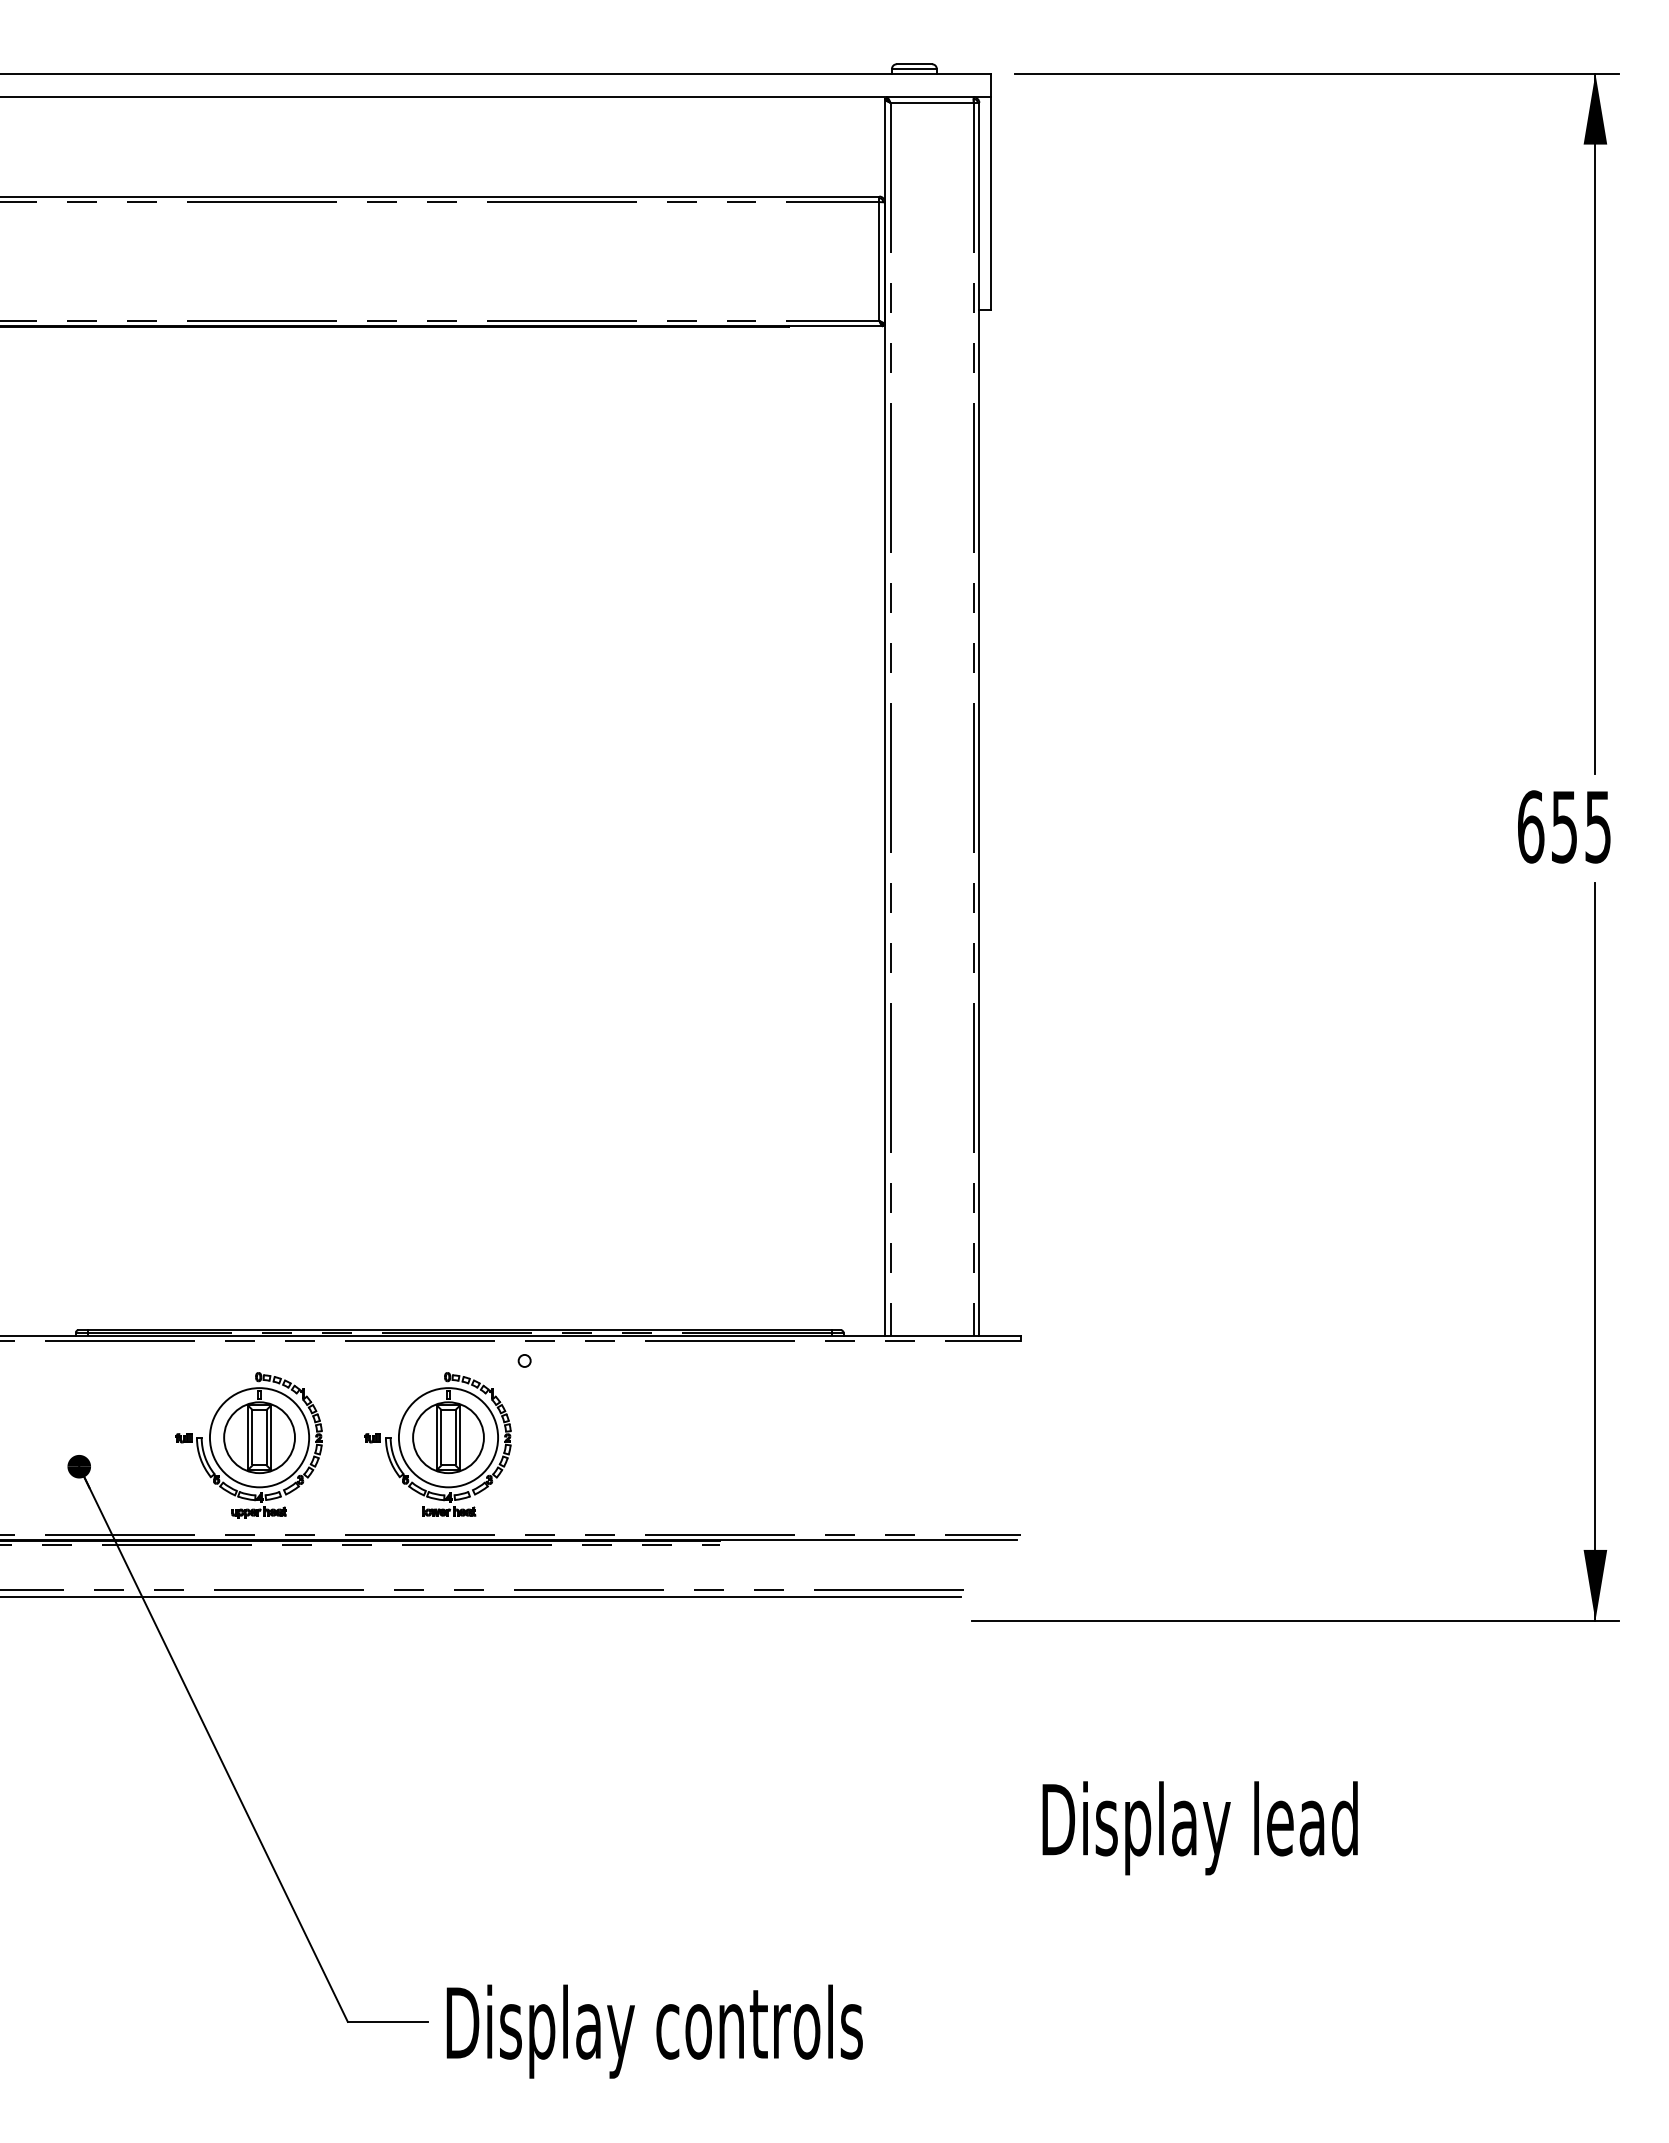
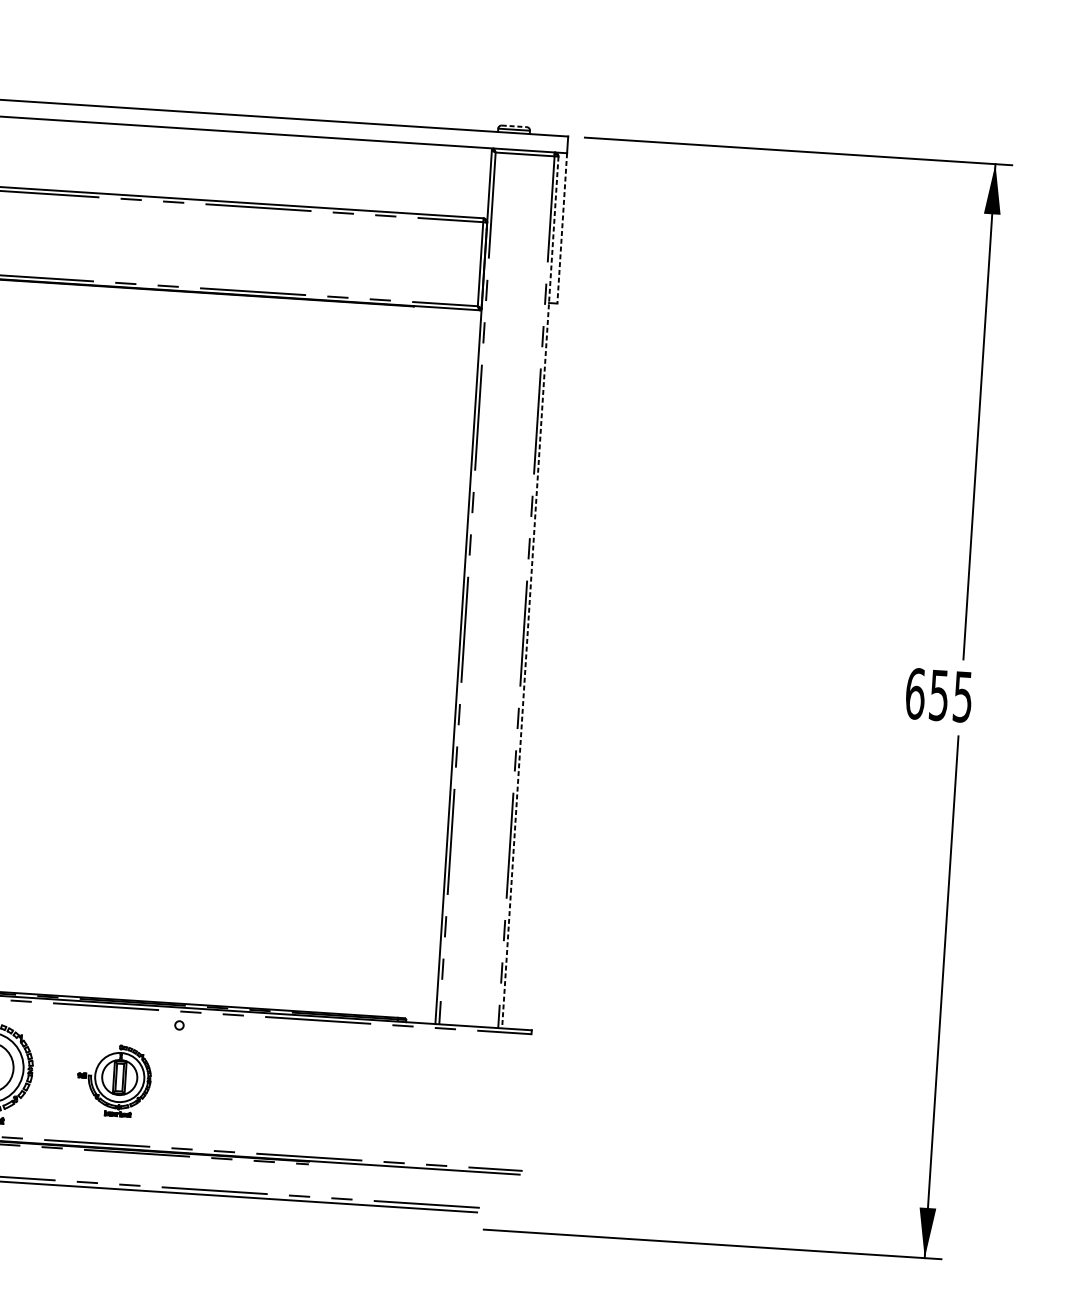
line: (914, 64) -> (514, 126), solid -> dashed
line: (991, 204) -> (562, 229), solid -> dashed
line: (979, 719) -> (530, 592), solid -> dashed
part: (437, 1444) -> (113, 1080), size x0.7

